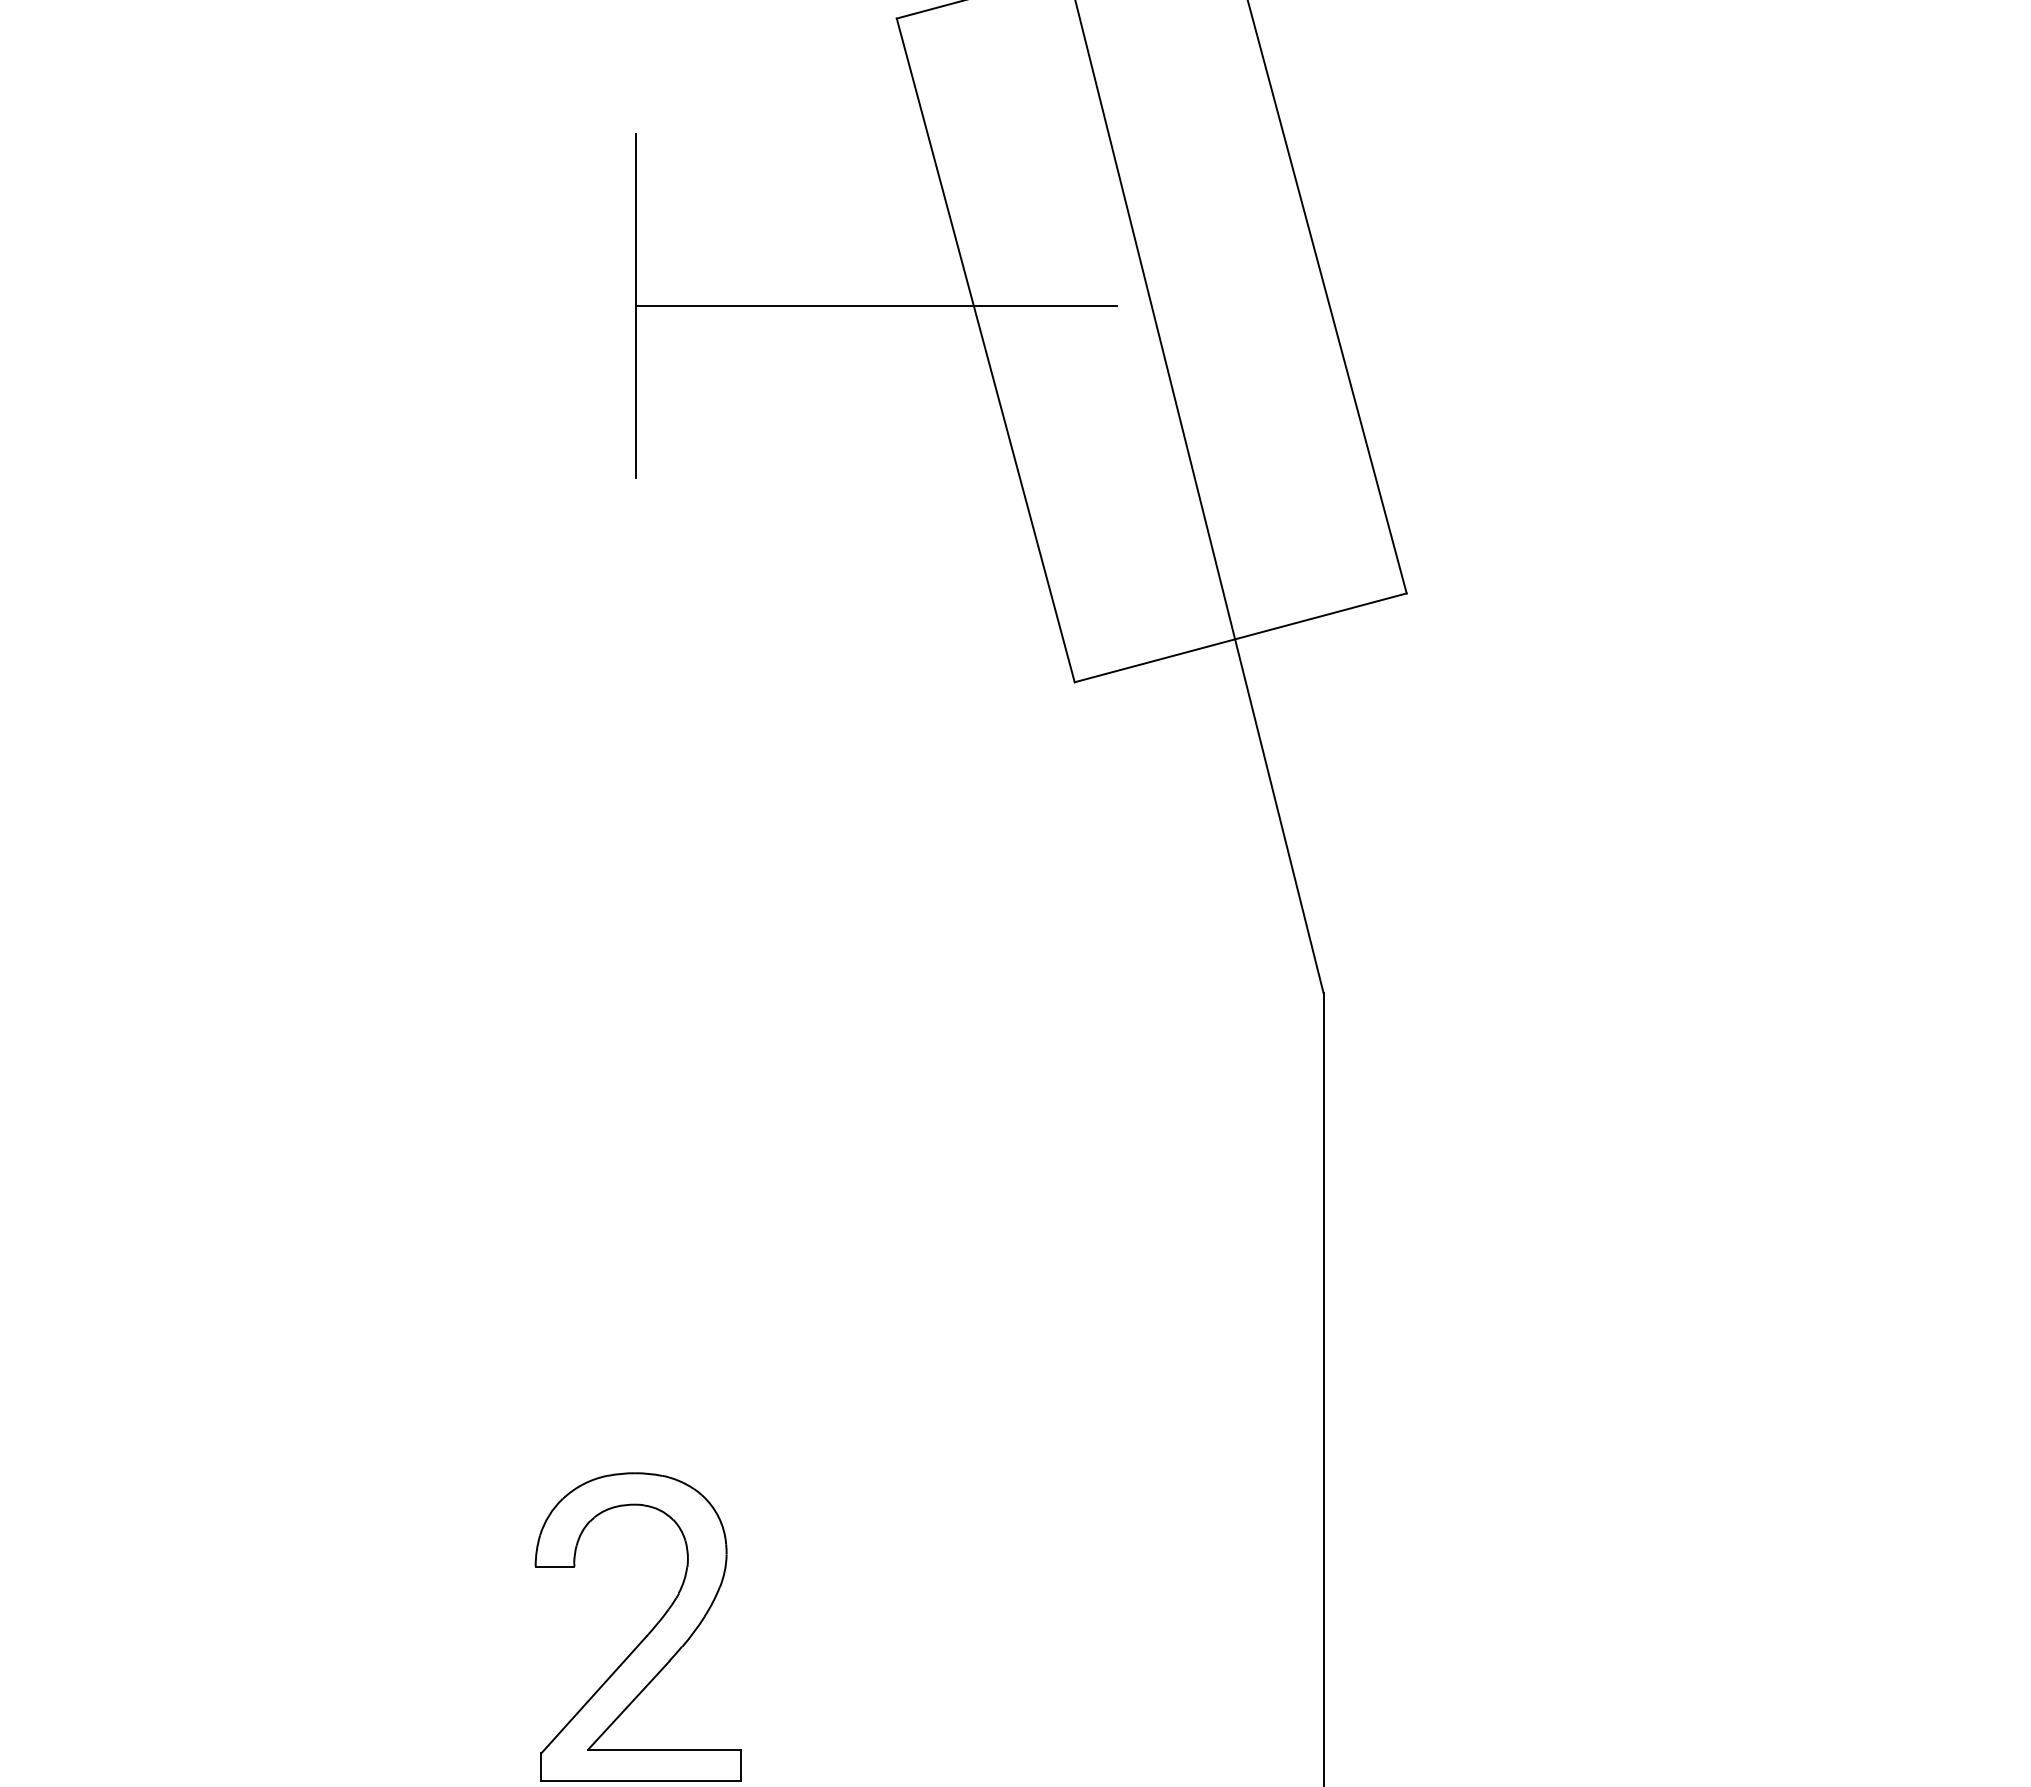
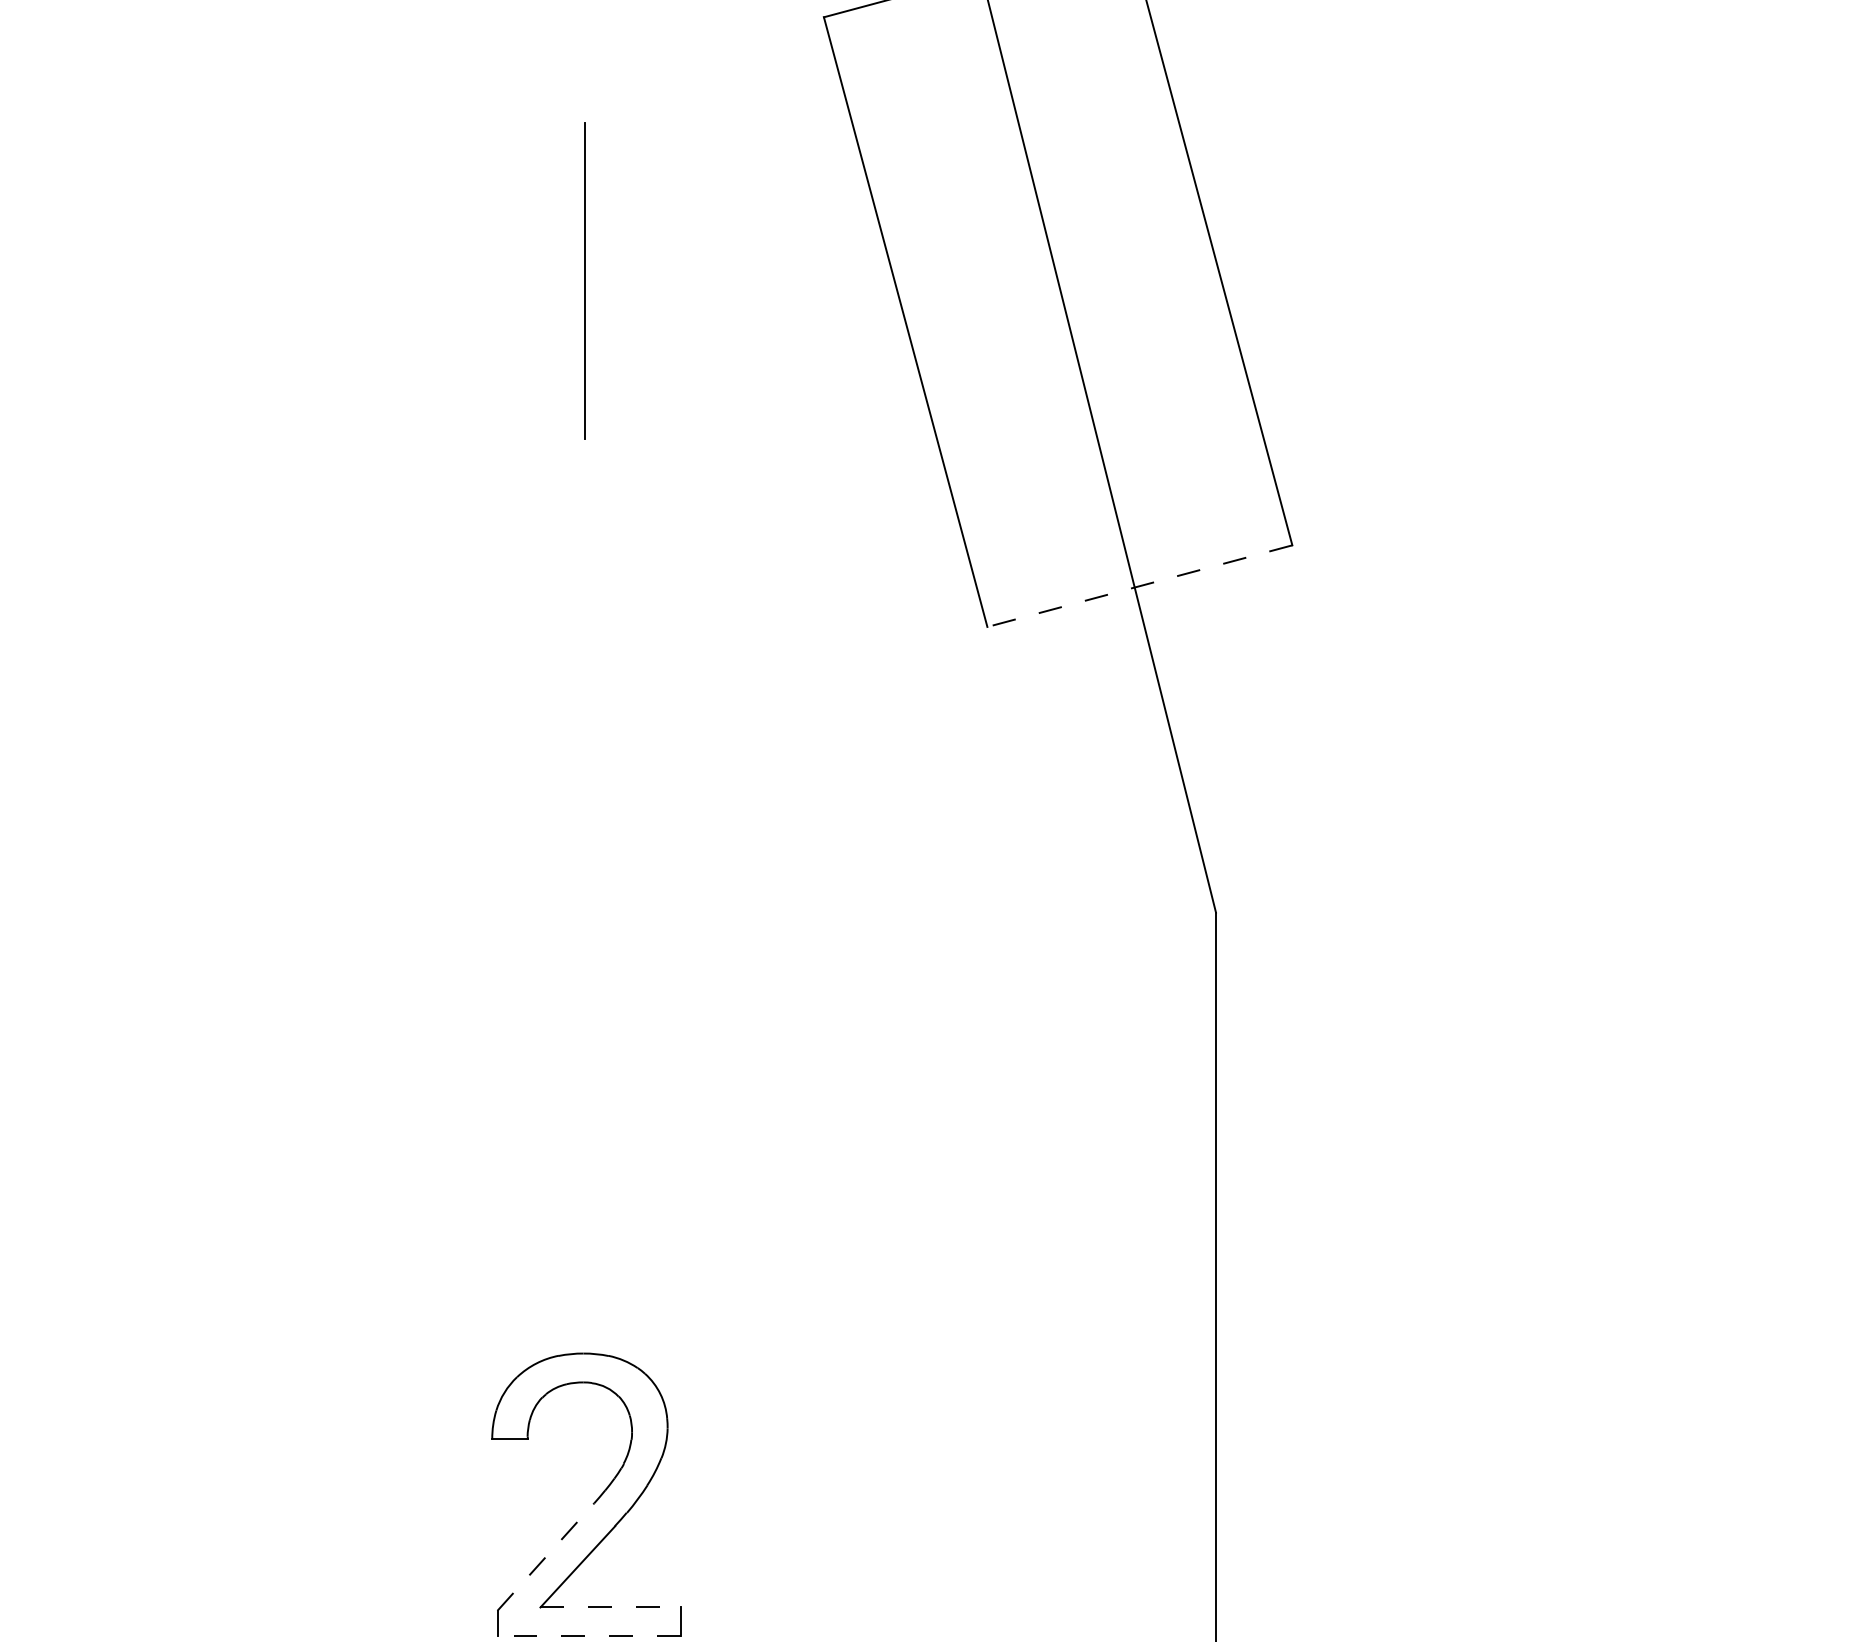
line: (876, 305) -> (805, 280), removed
line: (1240, 637) -> (1139, 585), solid -> dashed
line: (594, 1694) -> (546, 1556), solid -> dashed
line: (664, 1749) -> (610, 1607), solid -> dashed
line: (641, 1781) -> (589, 1636), solid -> dashed

